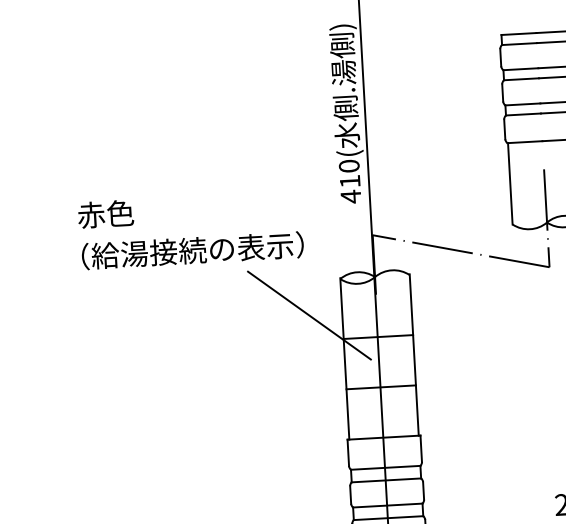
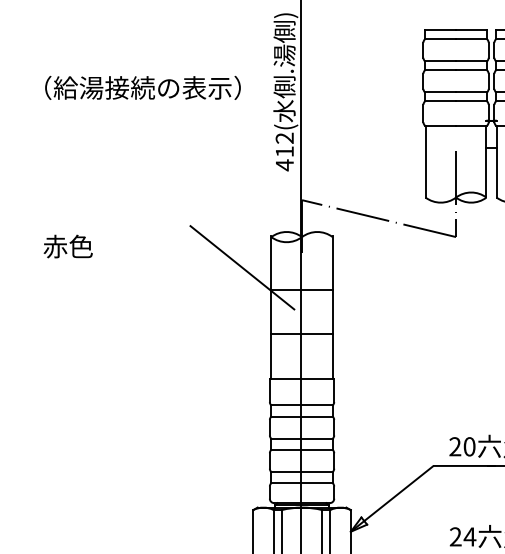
text: (348, 165) -> (284, 137), 410( -> 412(
text: (105, 214) -> (67, 246), moved
text: (192, 250) -> (142, 87), moved

